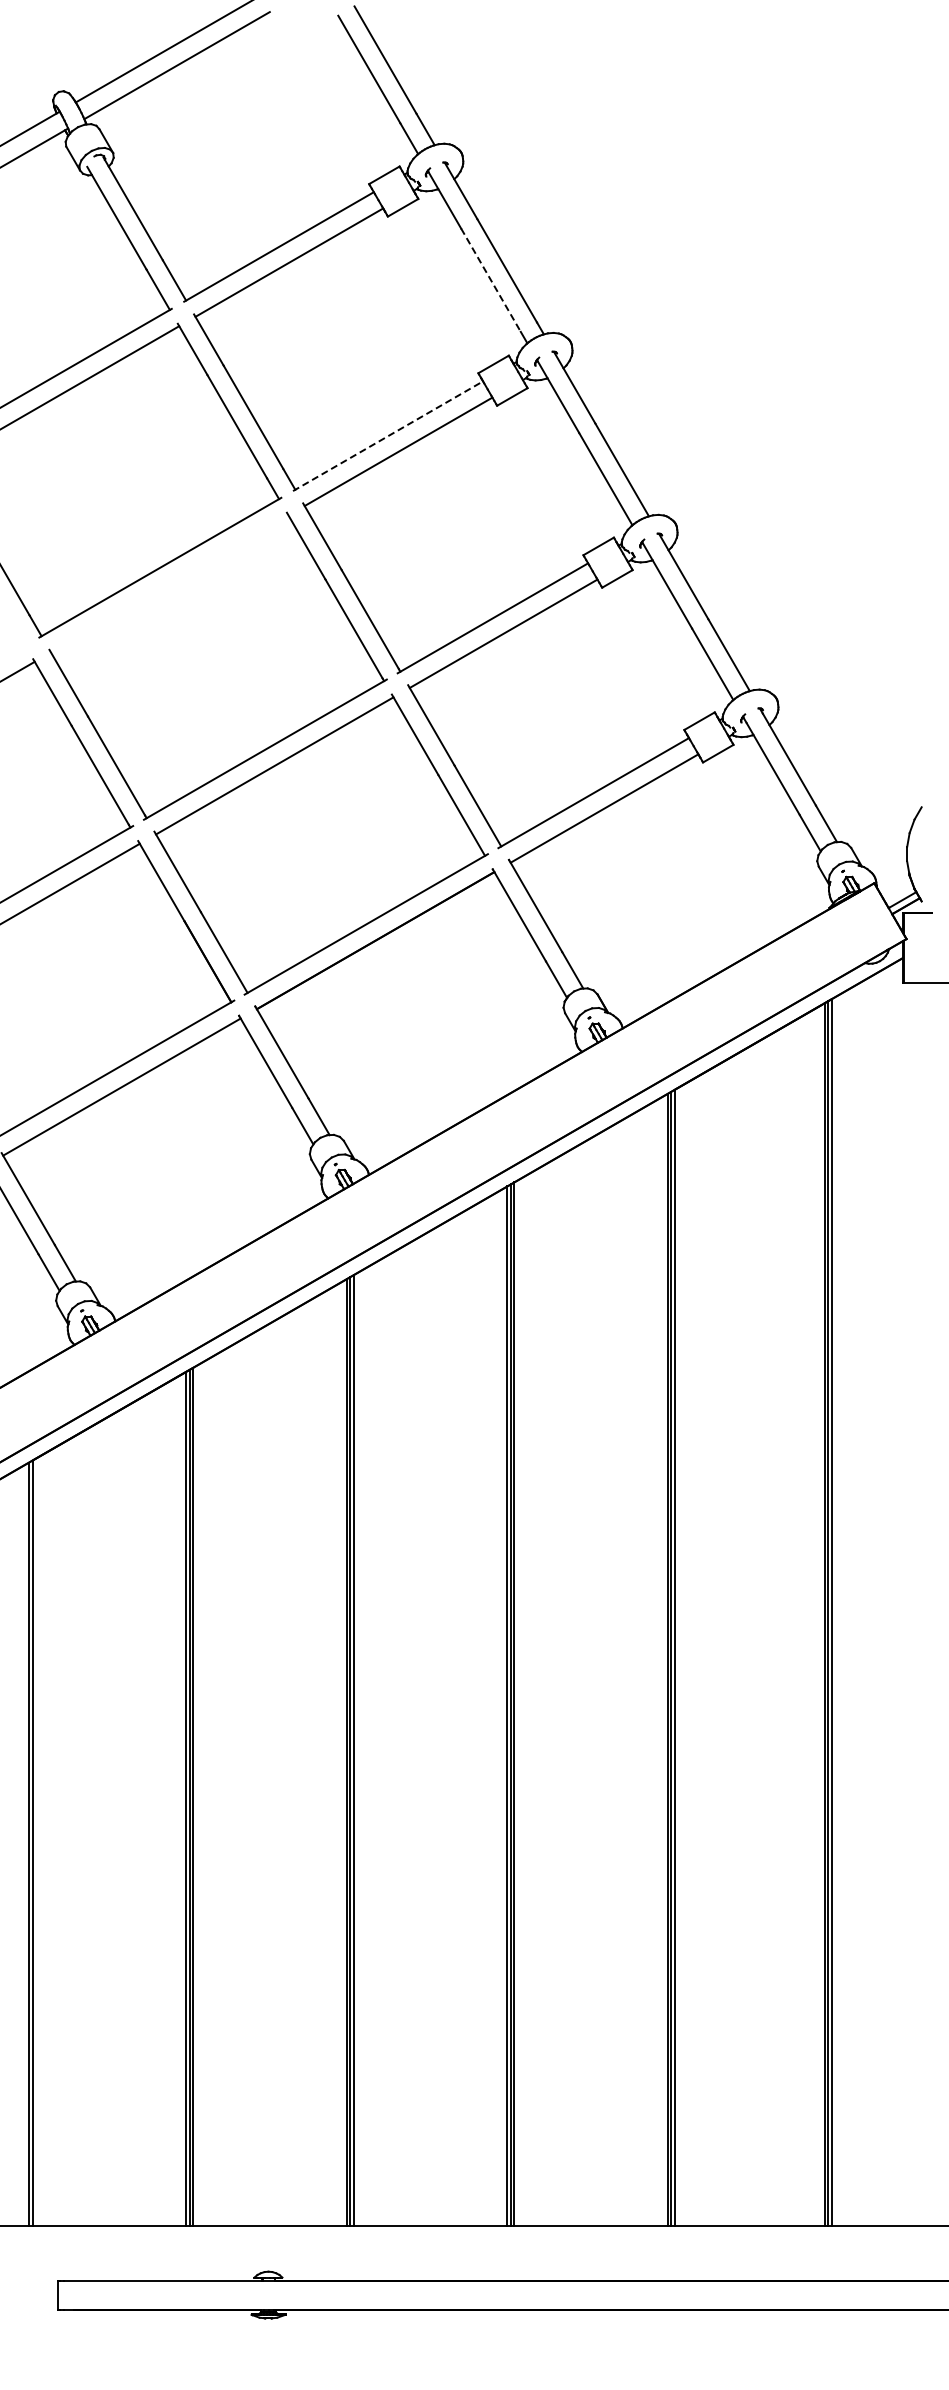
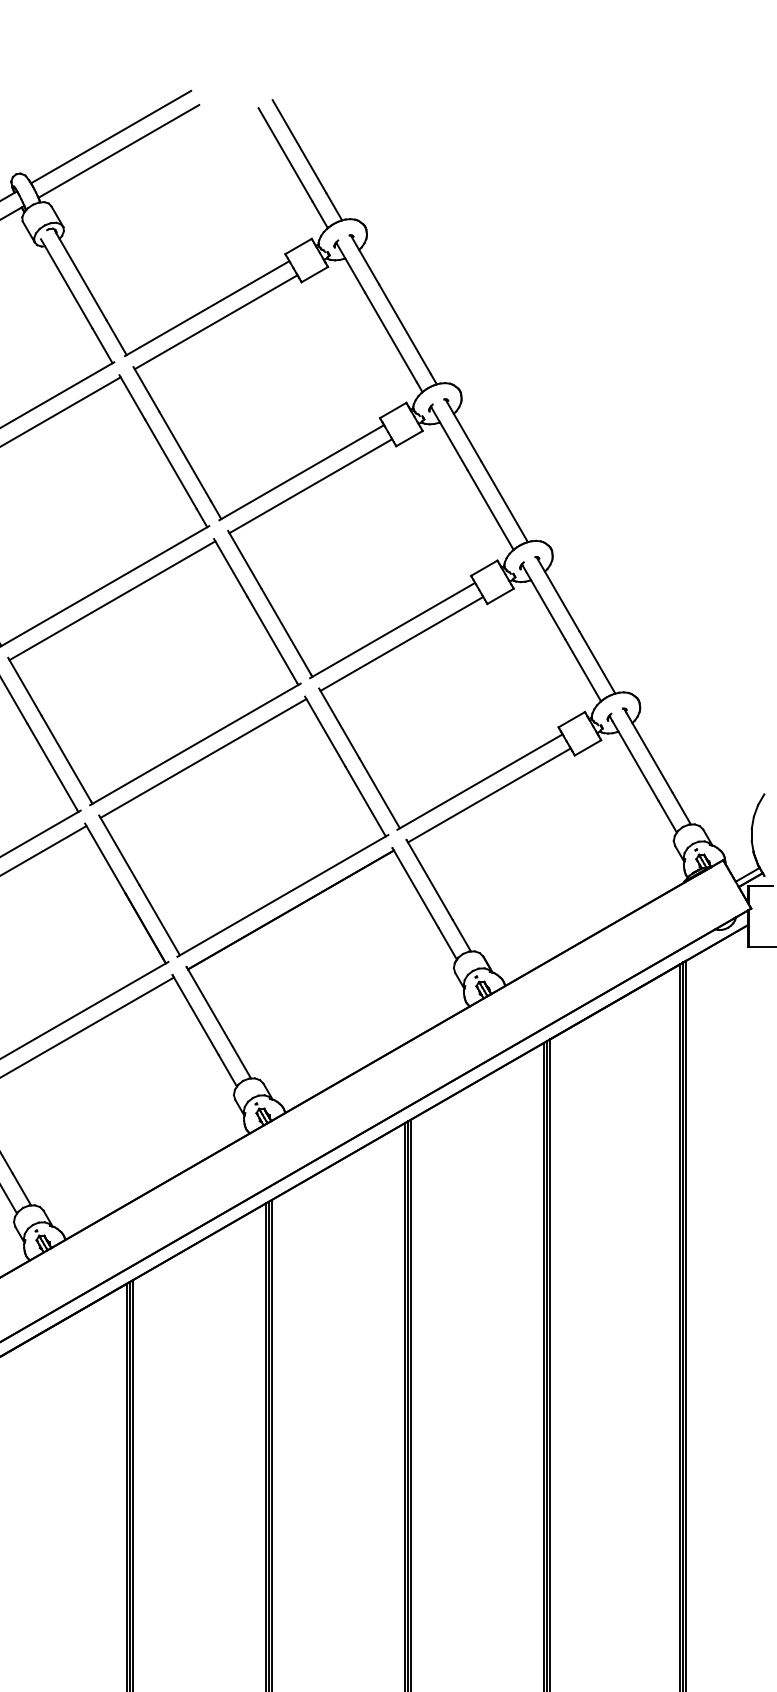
line: (490, 280) -> (390, 337), dashed -> solid
line: (388, 436) -> (302, 472), dashed -> solid
line: (169, 583) -> (112, 600), added

